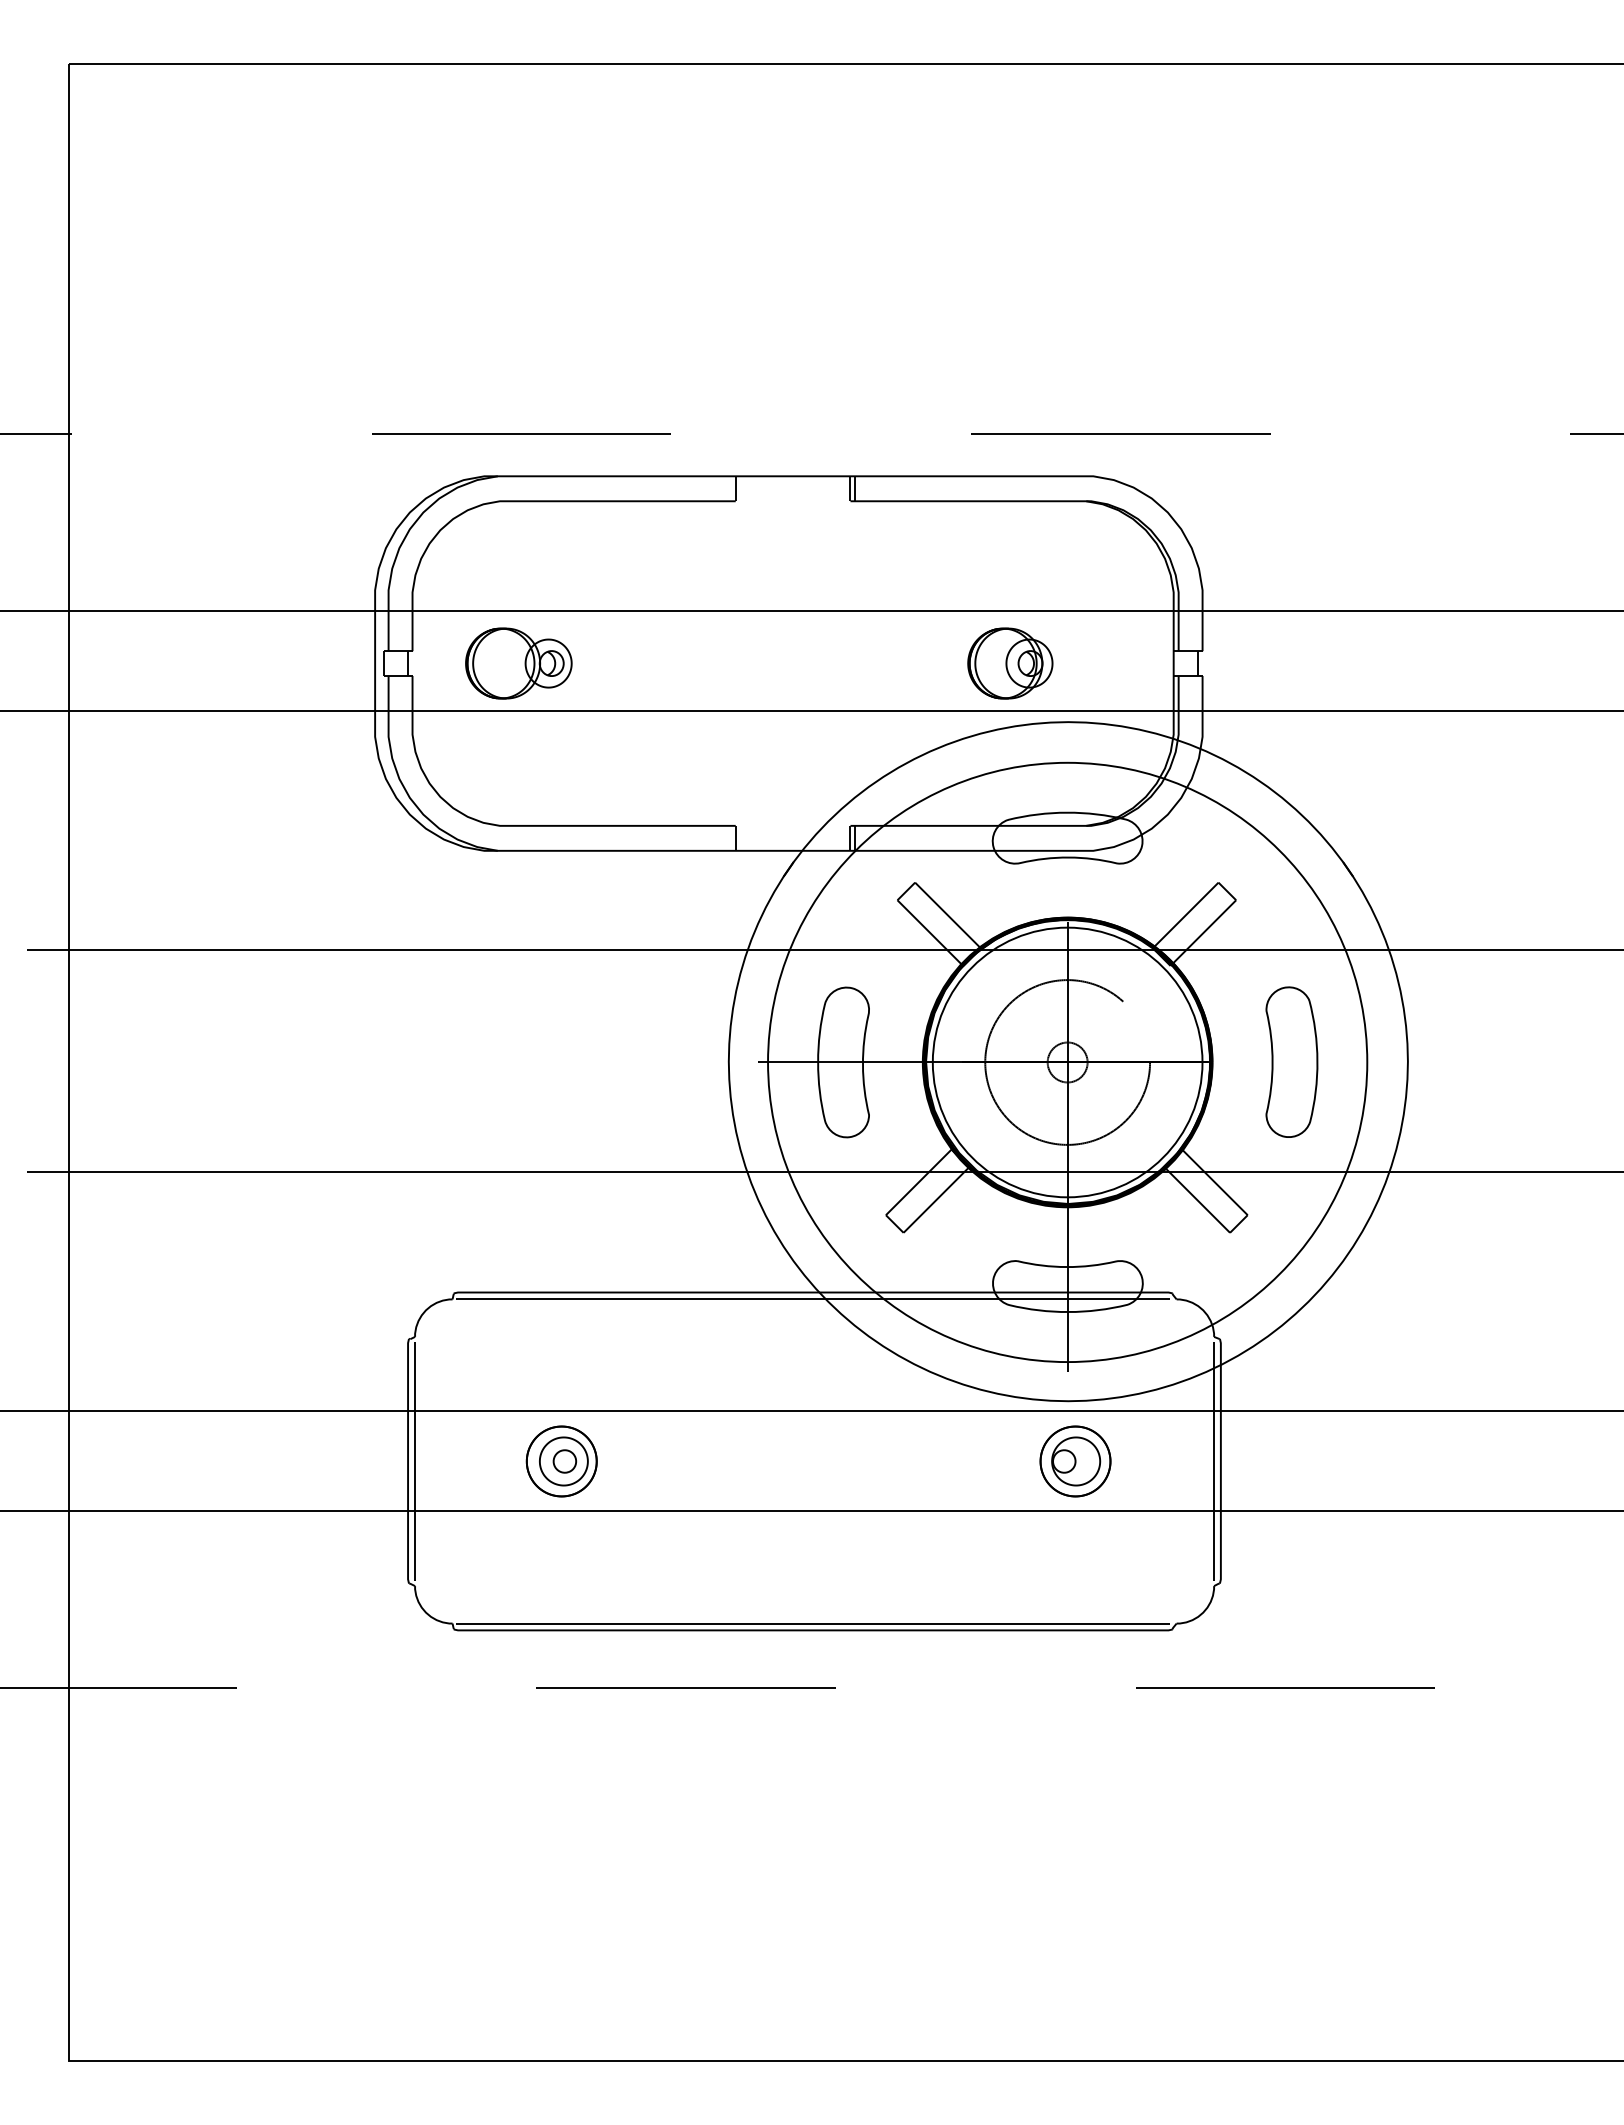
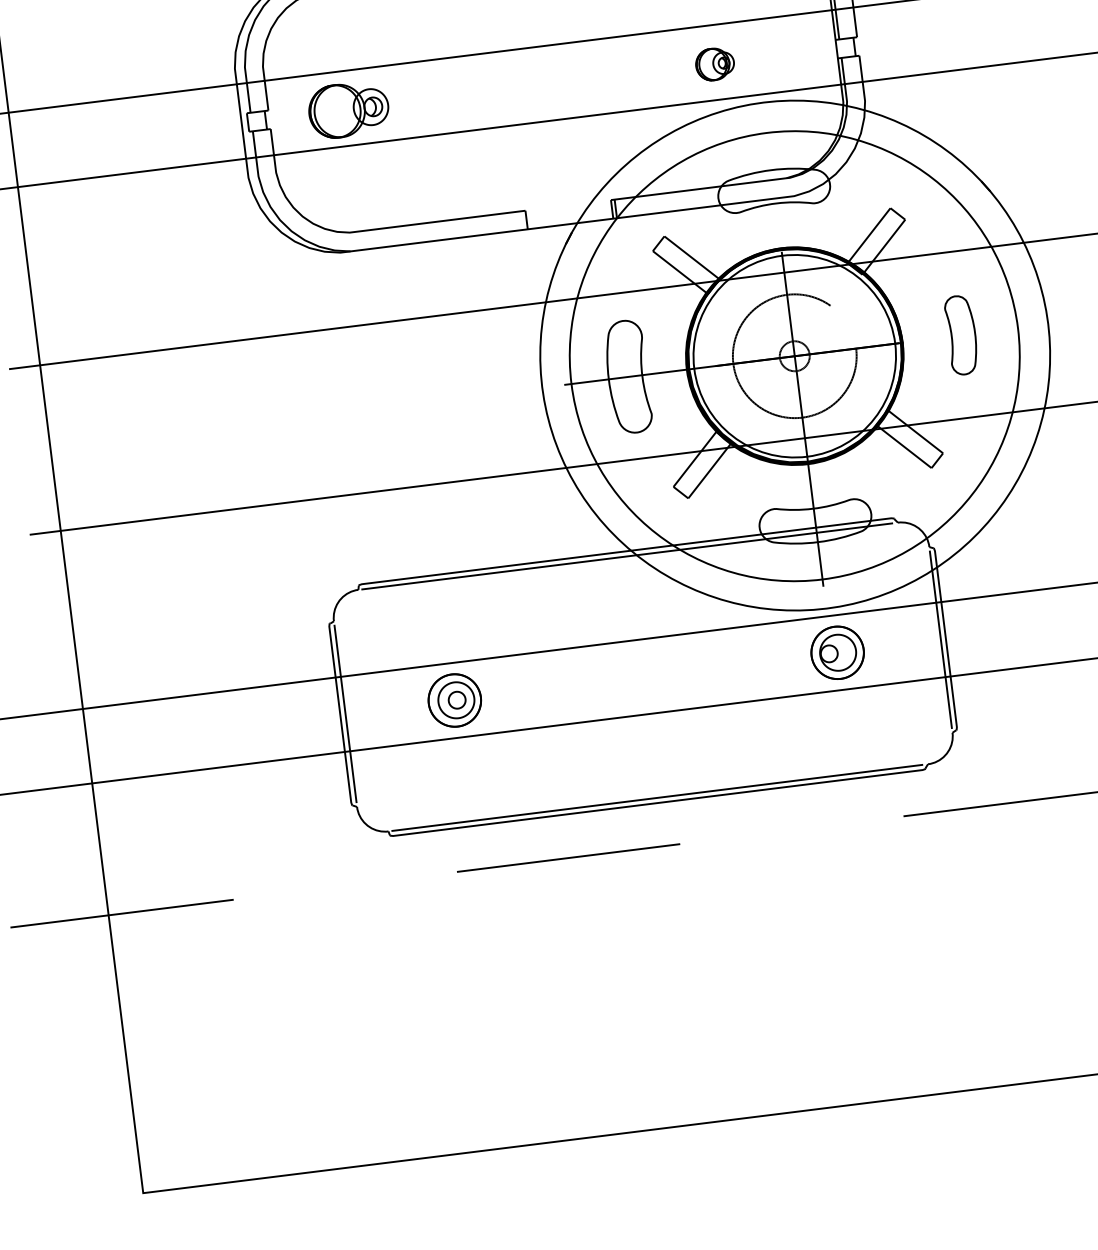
part: (1010, 663) -> (715, 64), size x0.6
part: (1291, 1061) -> (961, 334), size x0.7

